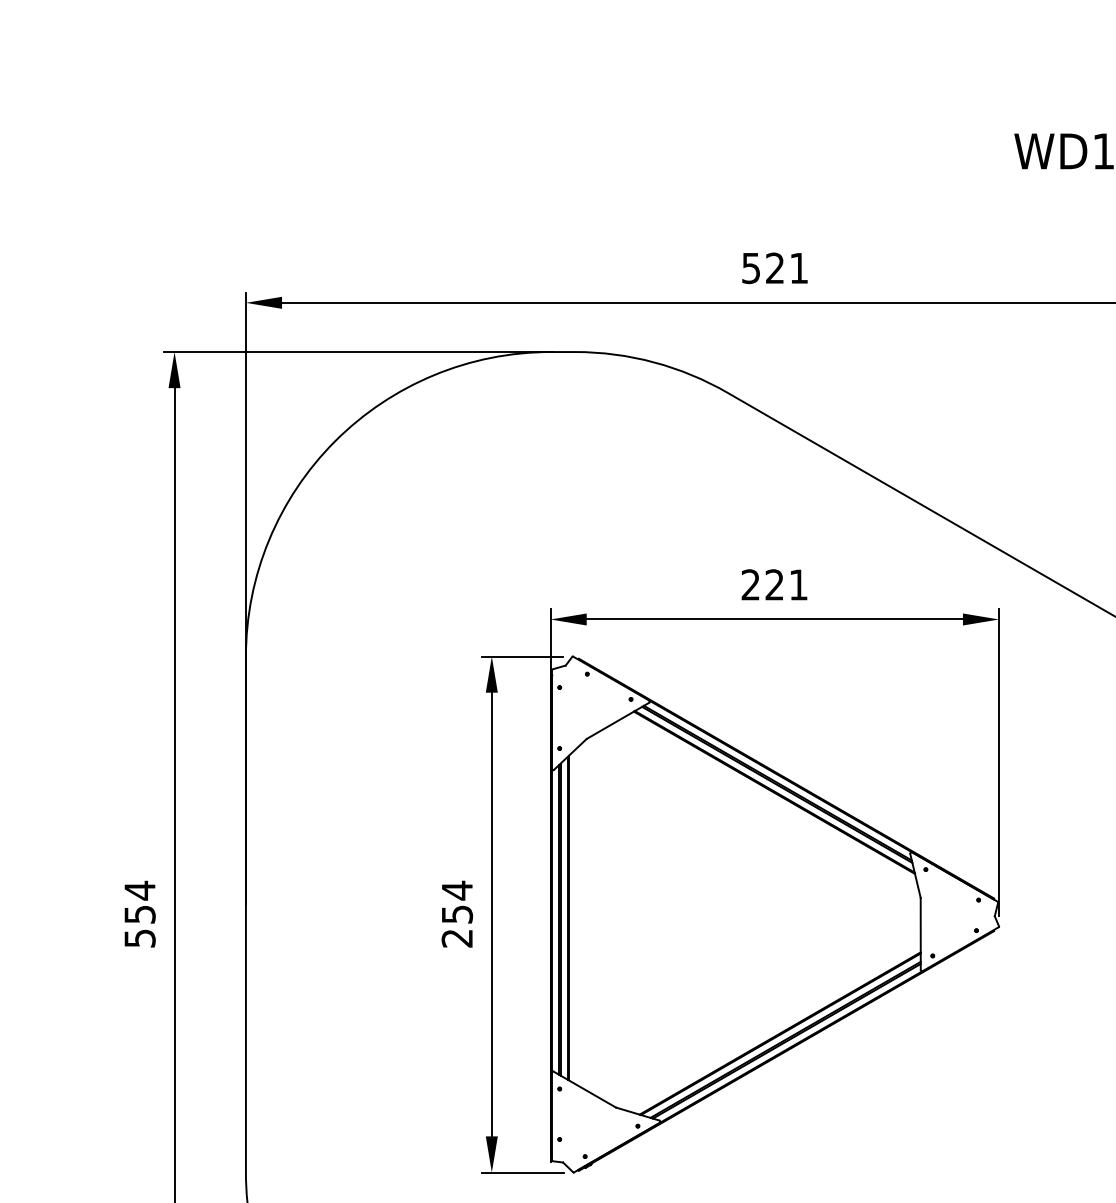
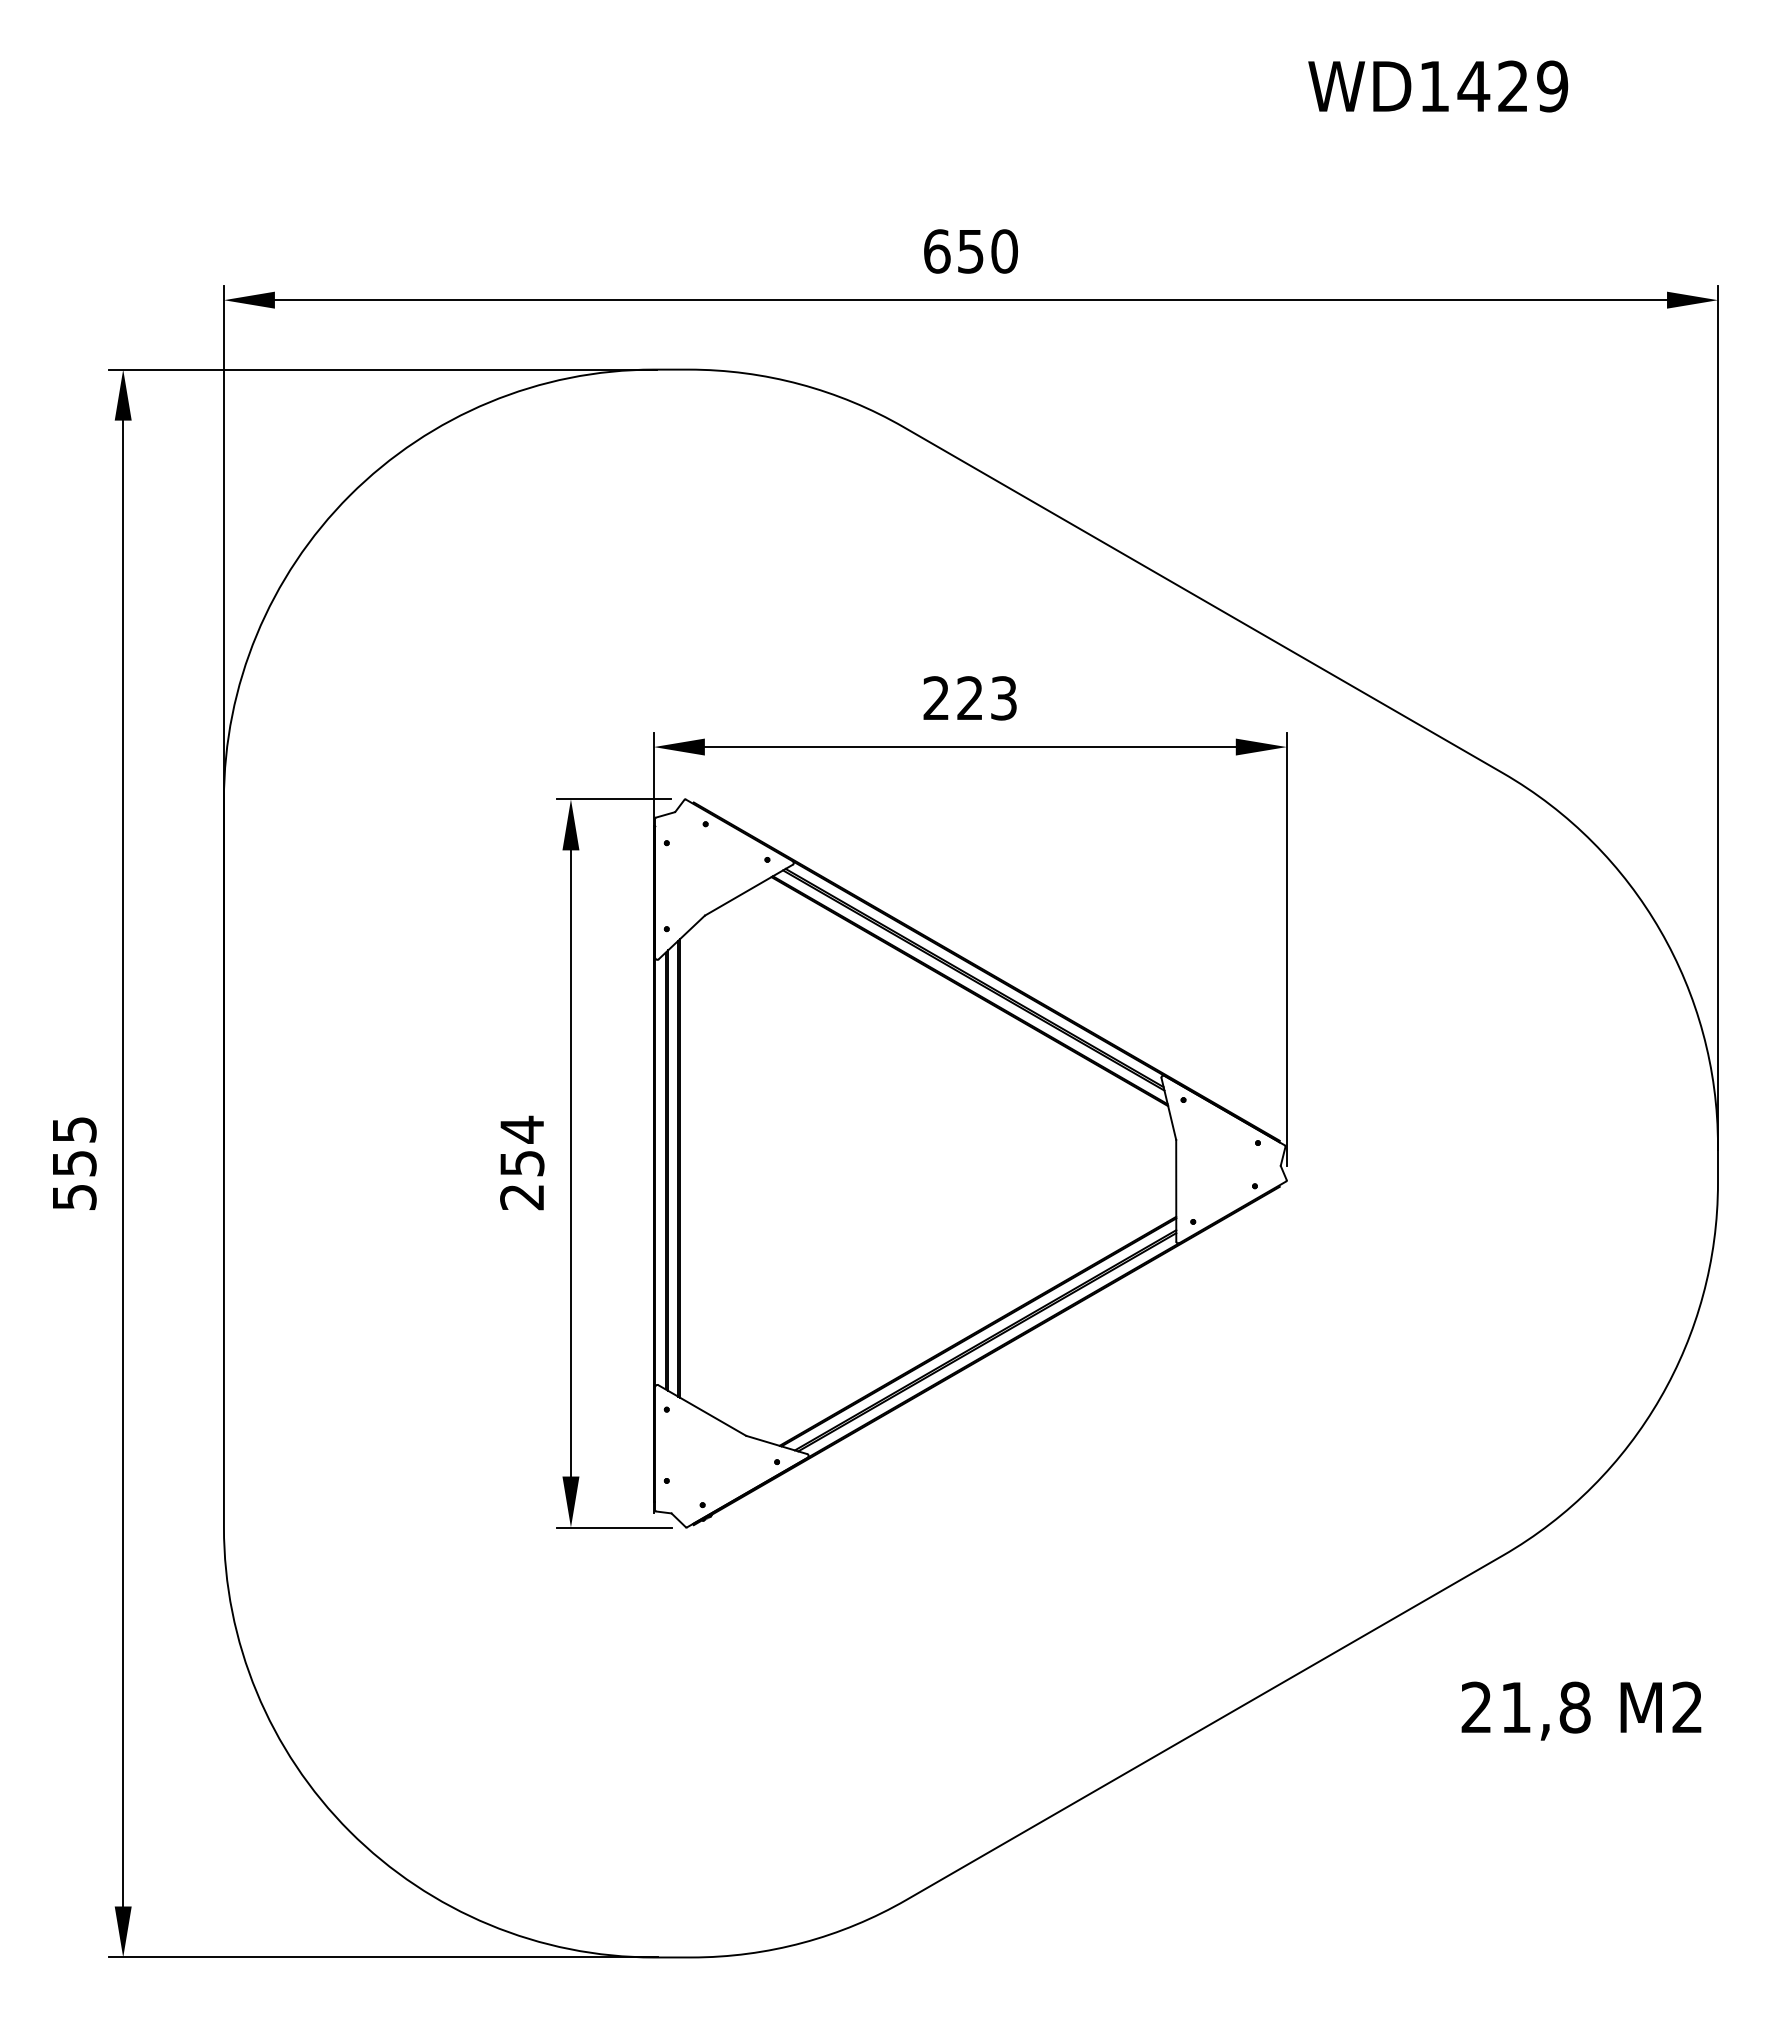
text: (774, 268) -> (970, 251), 521 -> 650
text: (798, 585) -> (1003, 698), 221 -> 223
text: (140, 890) -> (74, 1129), 554 -> 555

